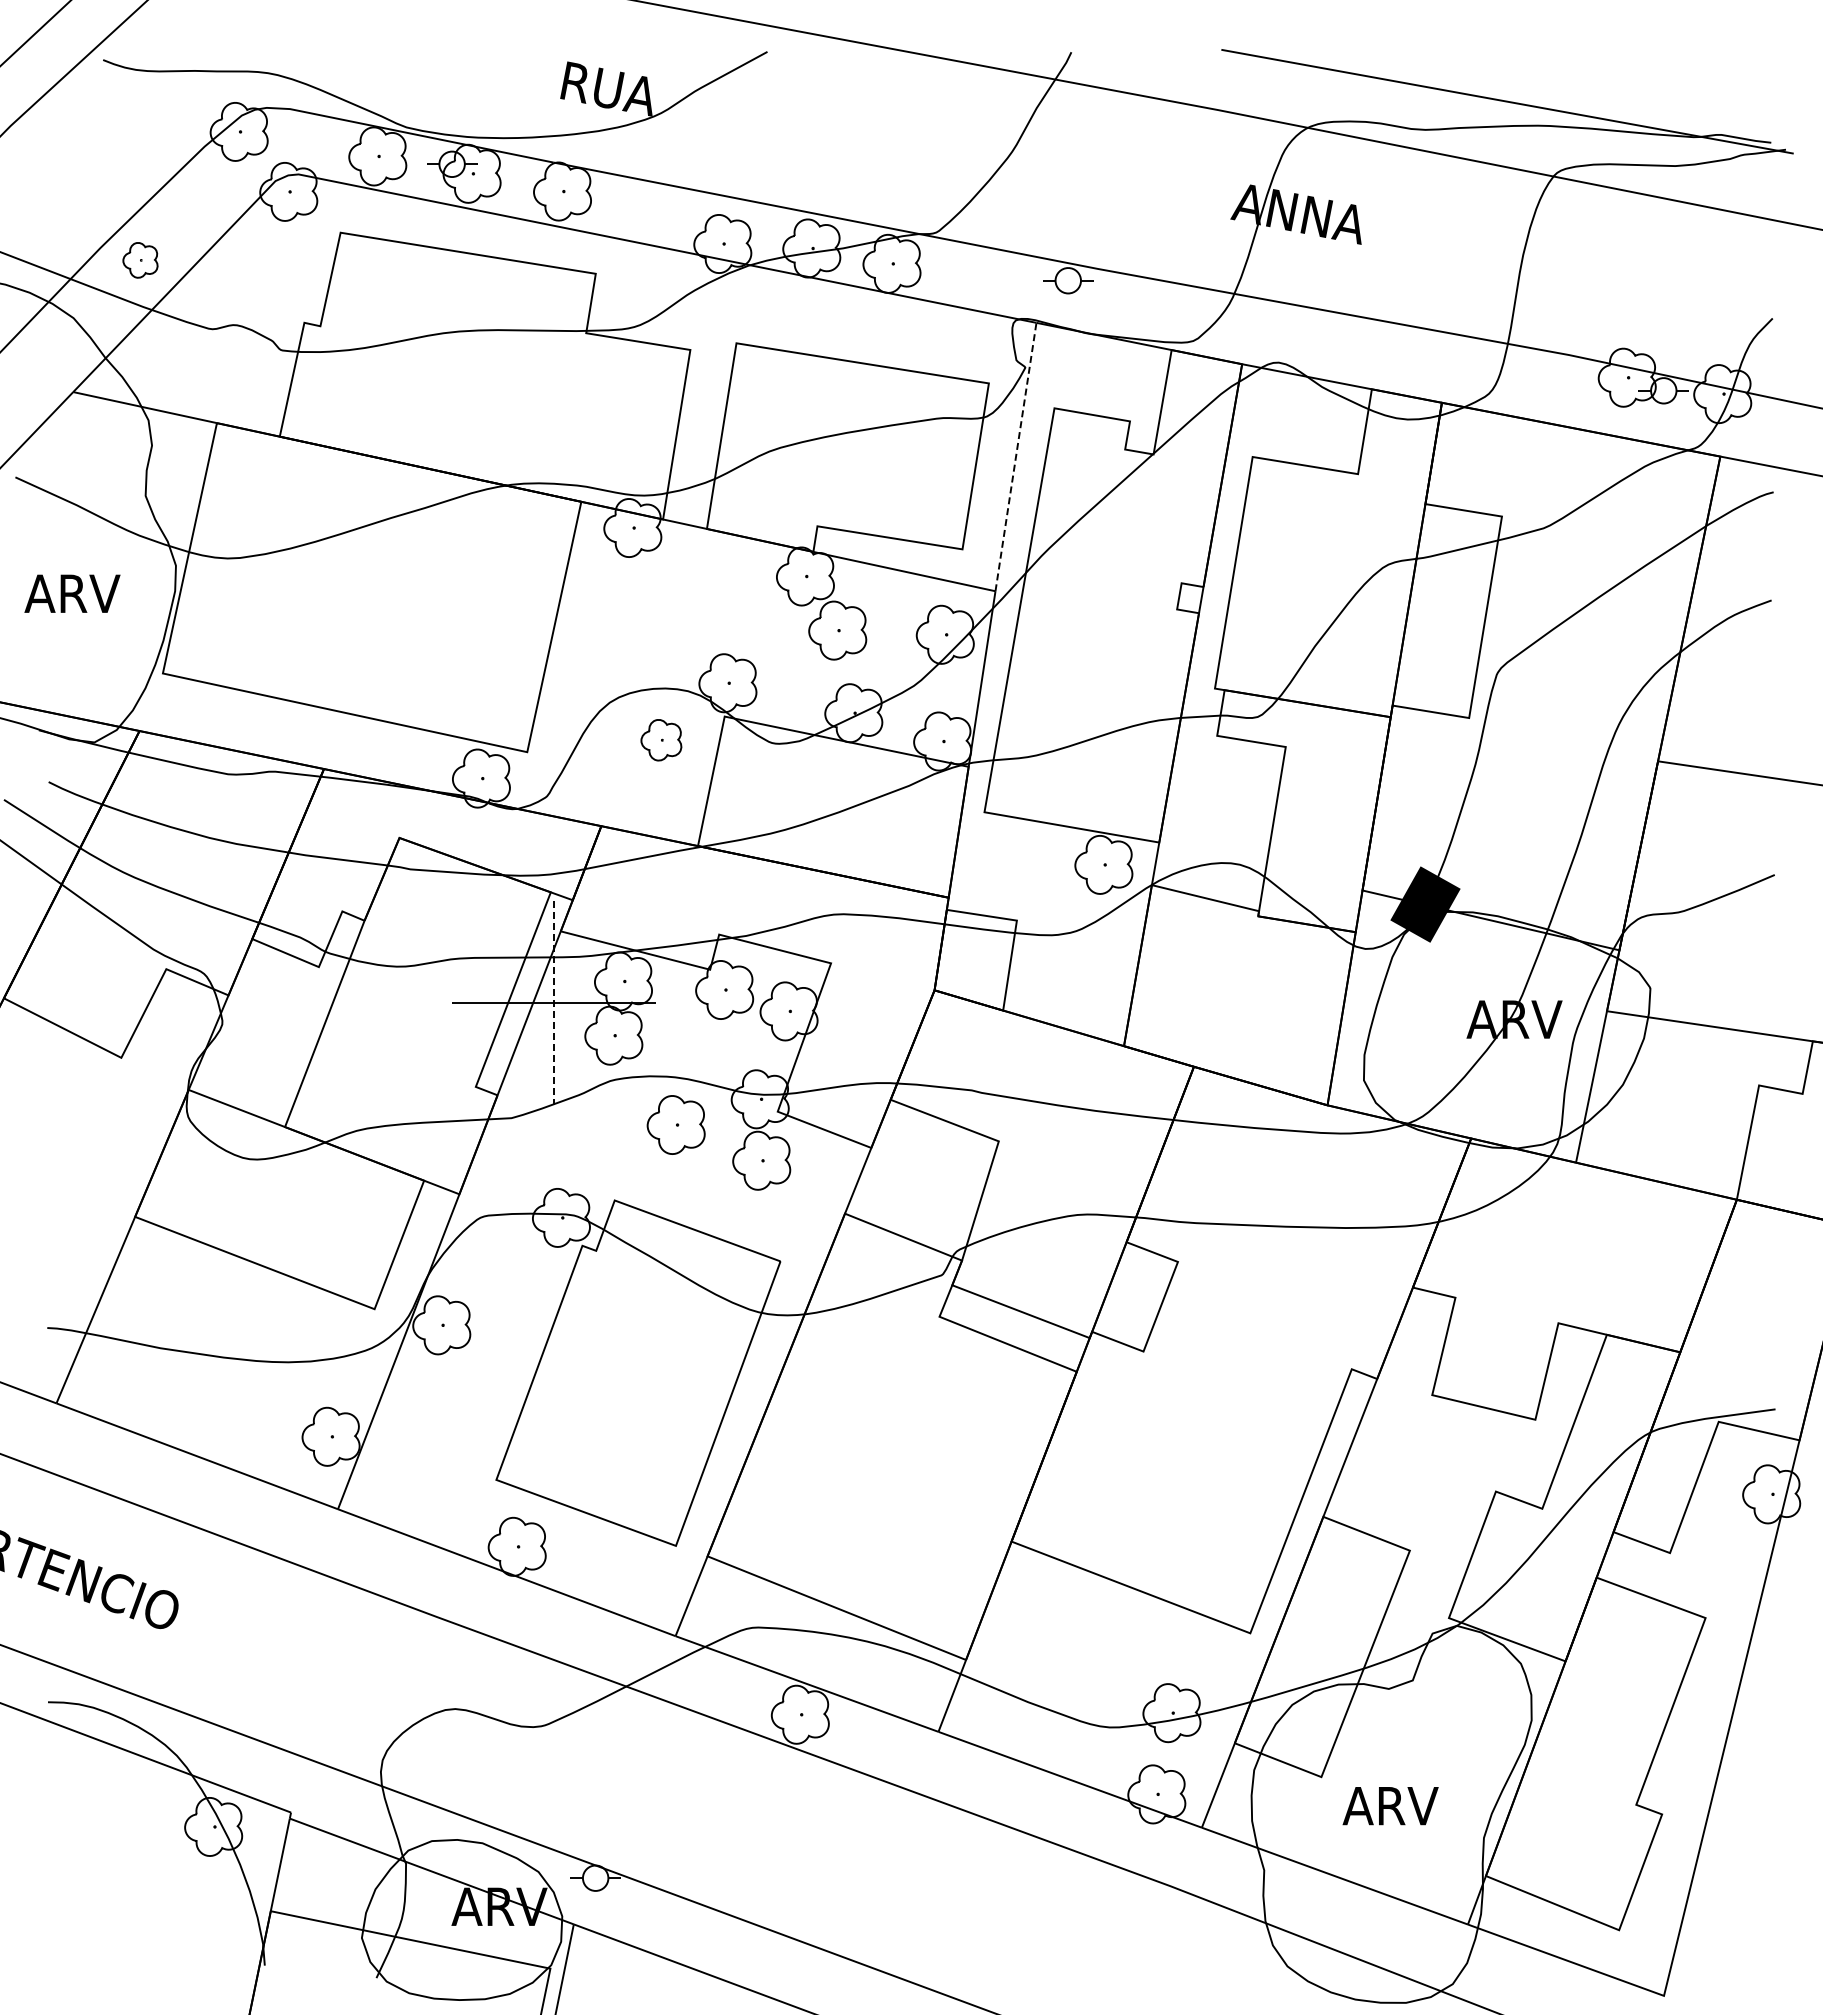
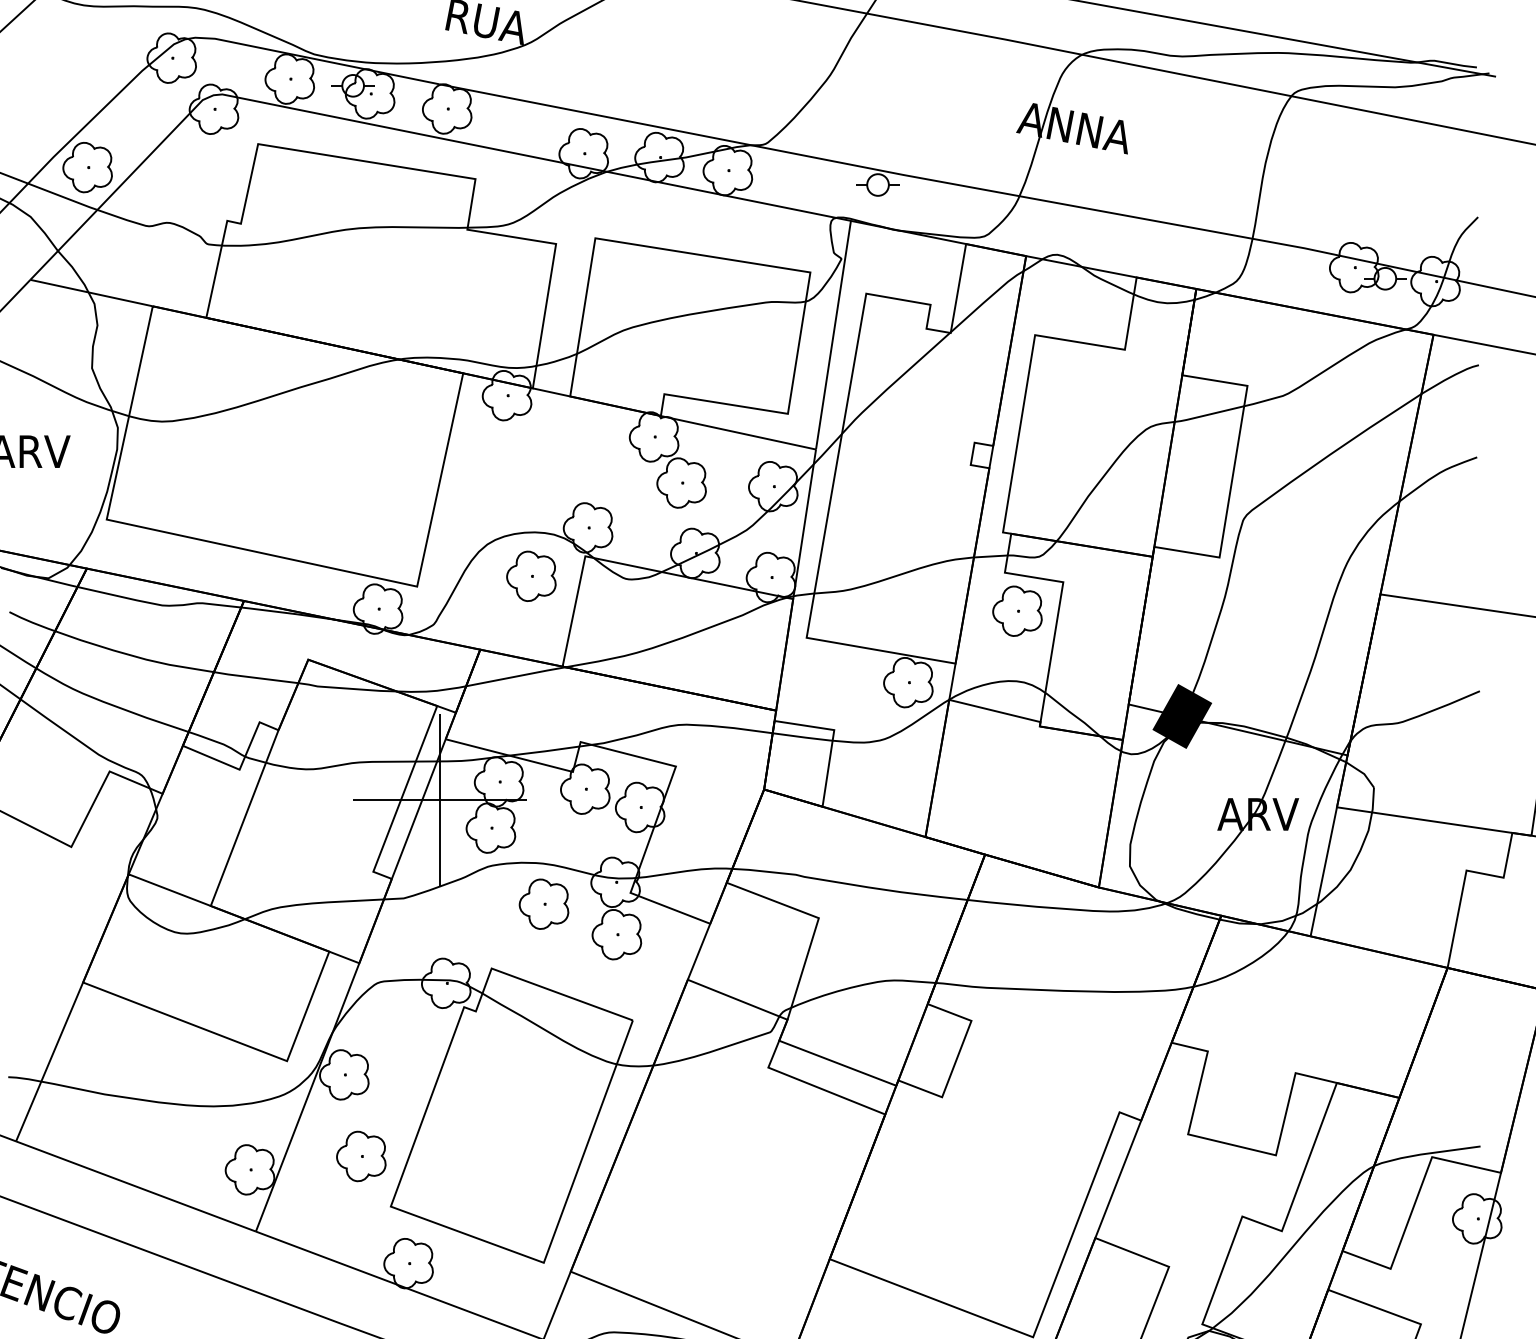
part: (140, 260) -> (87, 167), size x1.67
line: (1015, 457) -> (833, 335), dashed -> solid
part: (661, 740) -> (531, 576), size x1.43
part: (1231, 781) -> (1017, 611), added
line: (553, 1002) -> (439, 799), dashed -> solid
part: (461, 1421) -> (361, 1156), added

